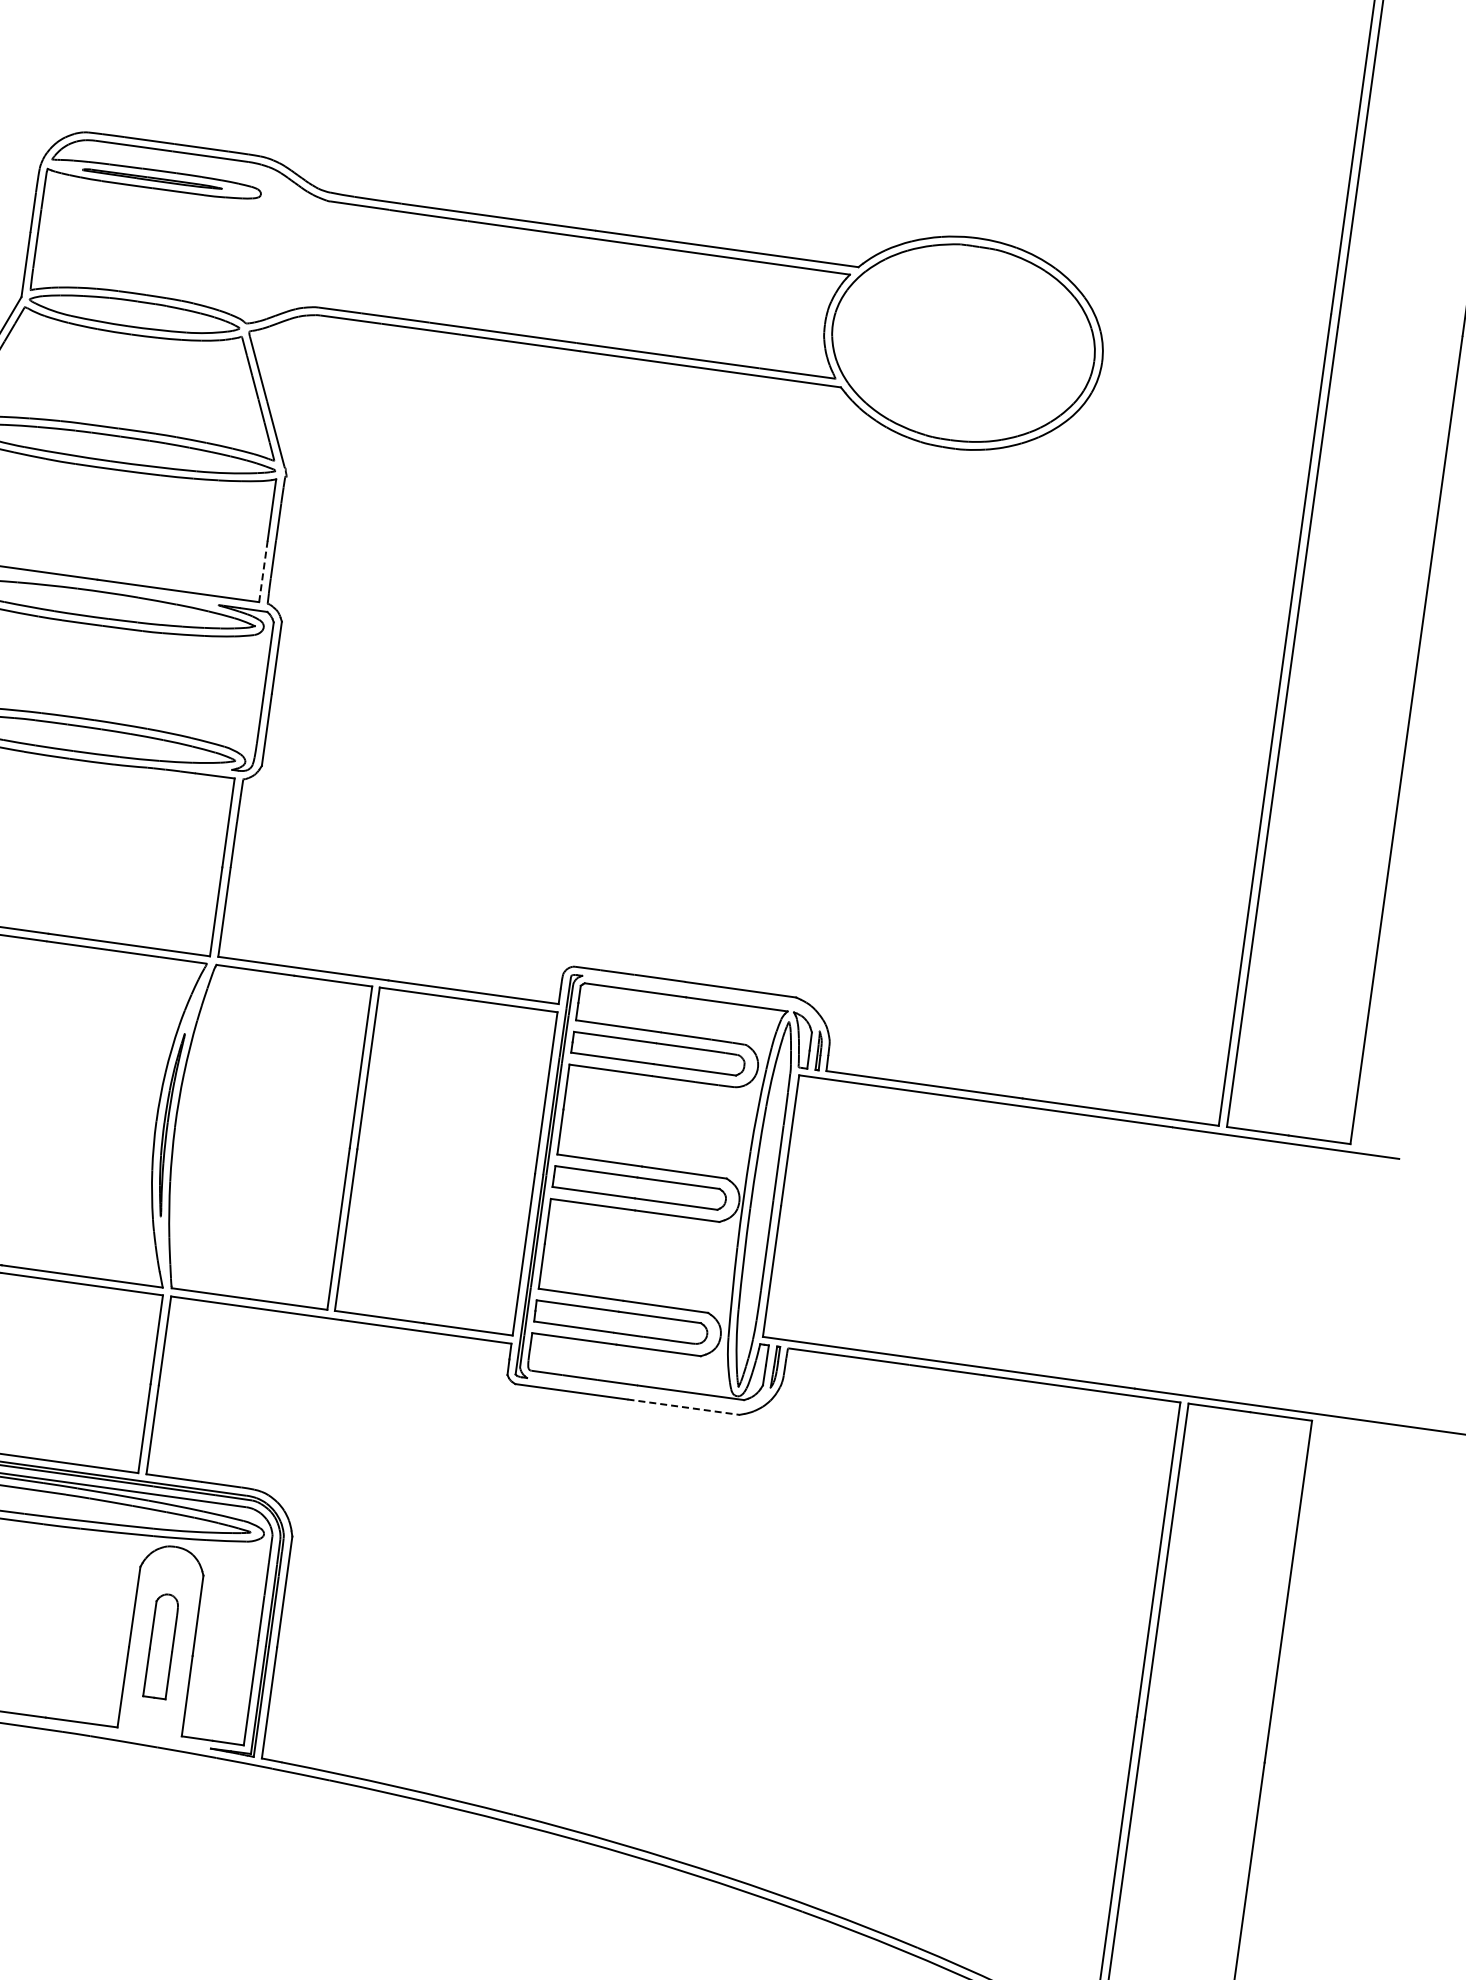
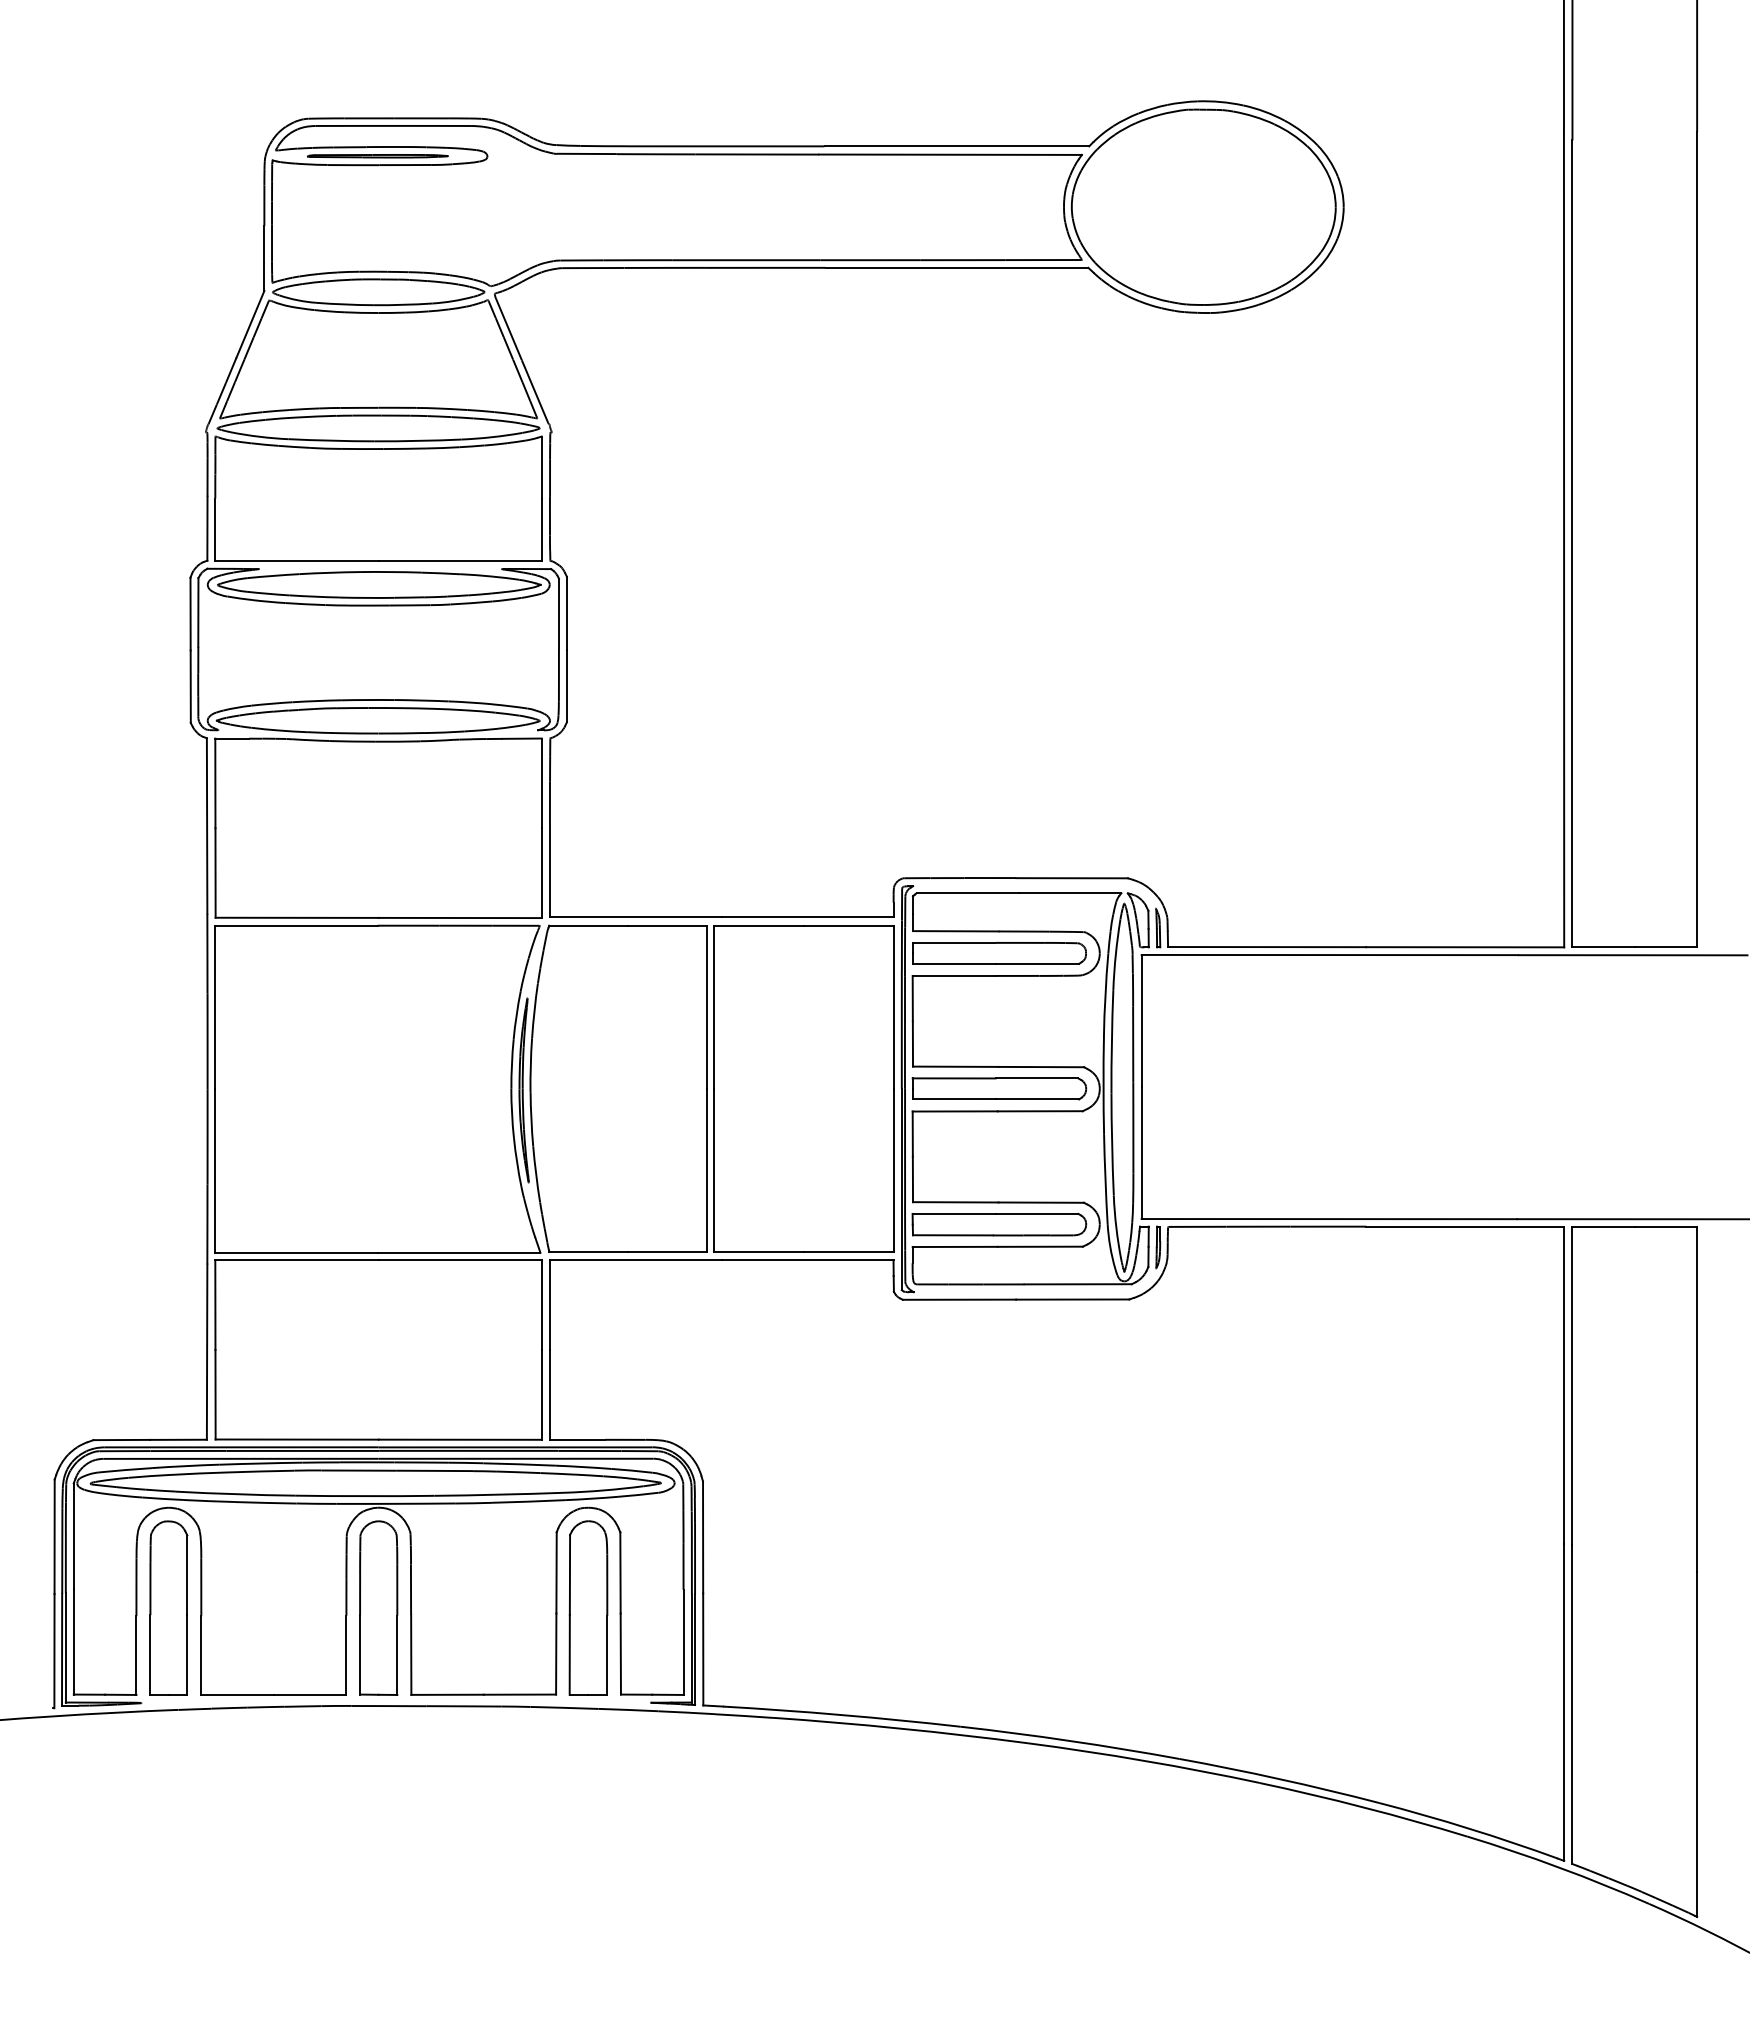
line: (263, 572) -> (541, 530), dashed -> solid
line: (683, 1407) -> (1072, 1299), dashed -> solid
part: (161, 1645) -> (588, 1607), size x1.67

